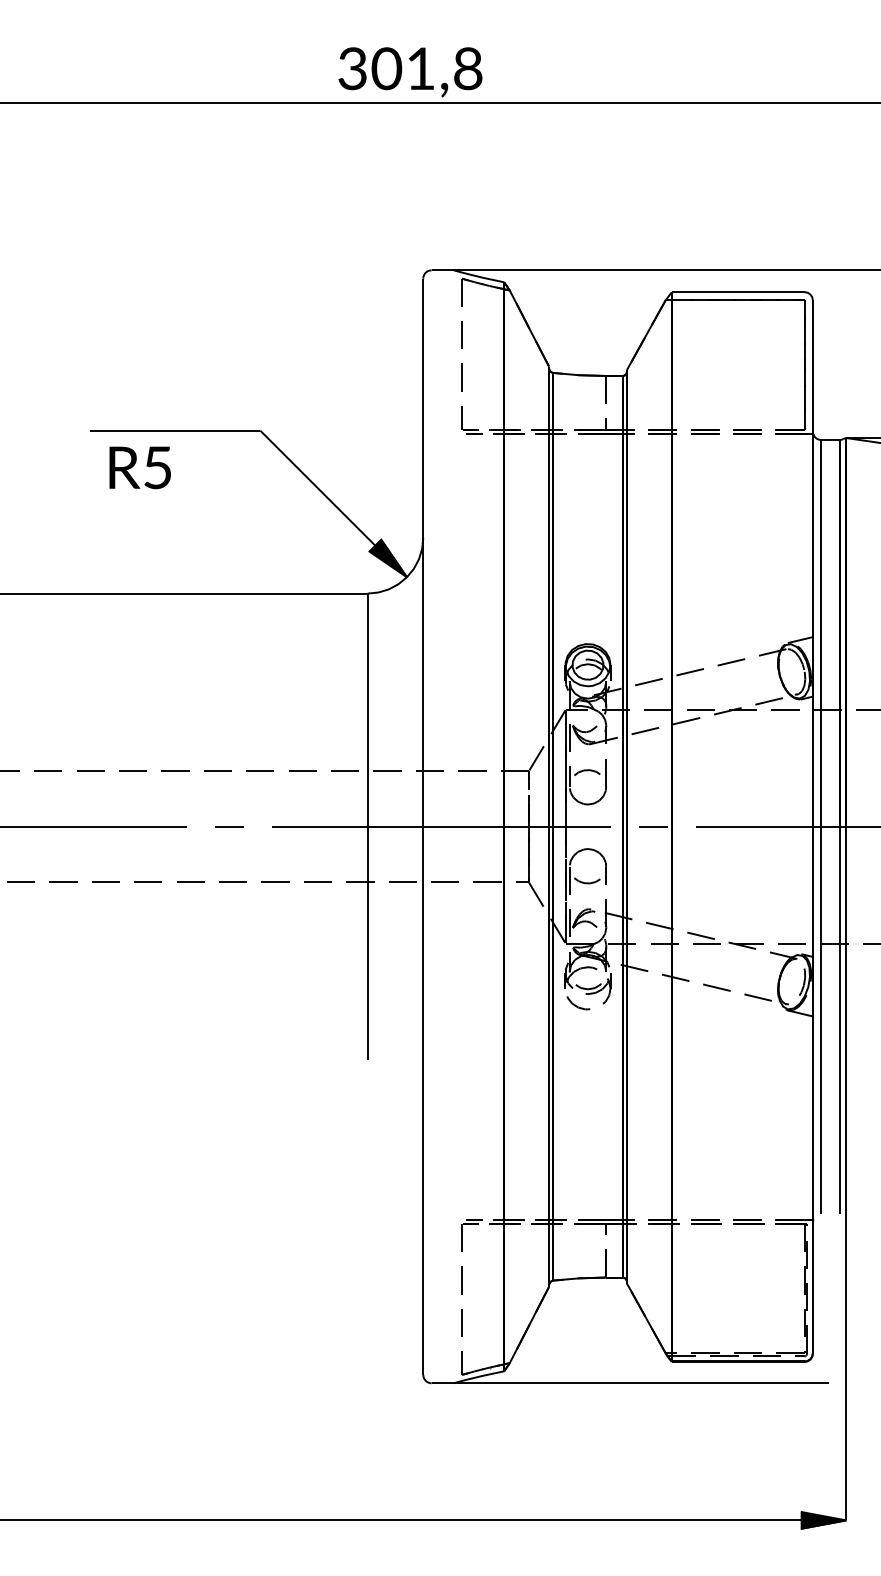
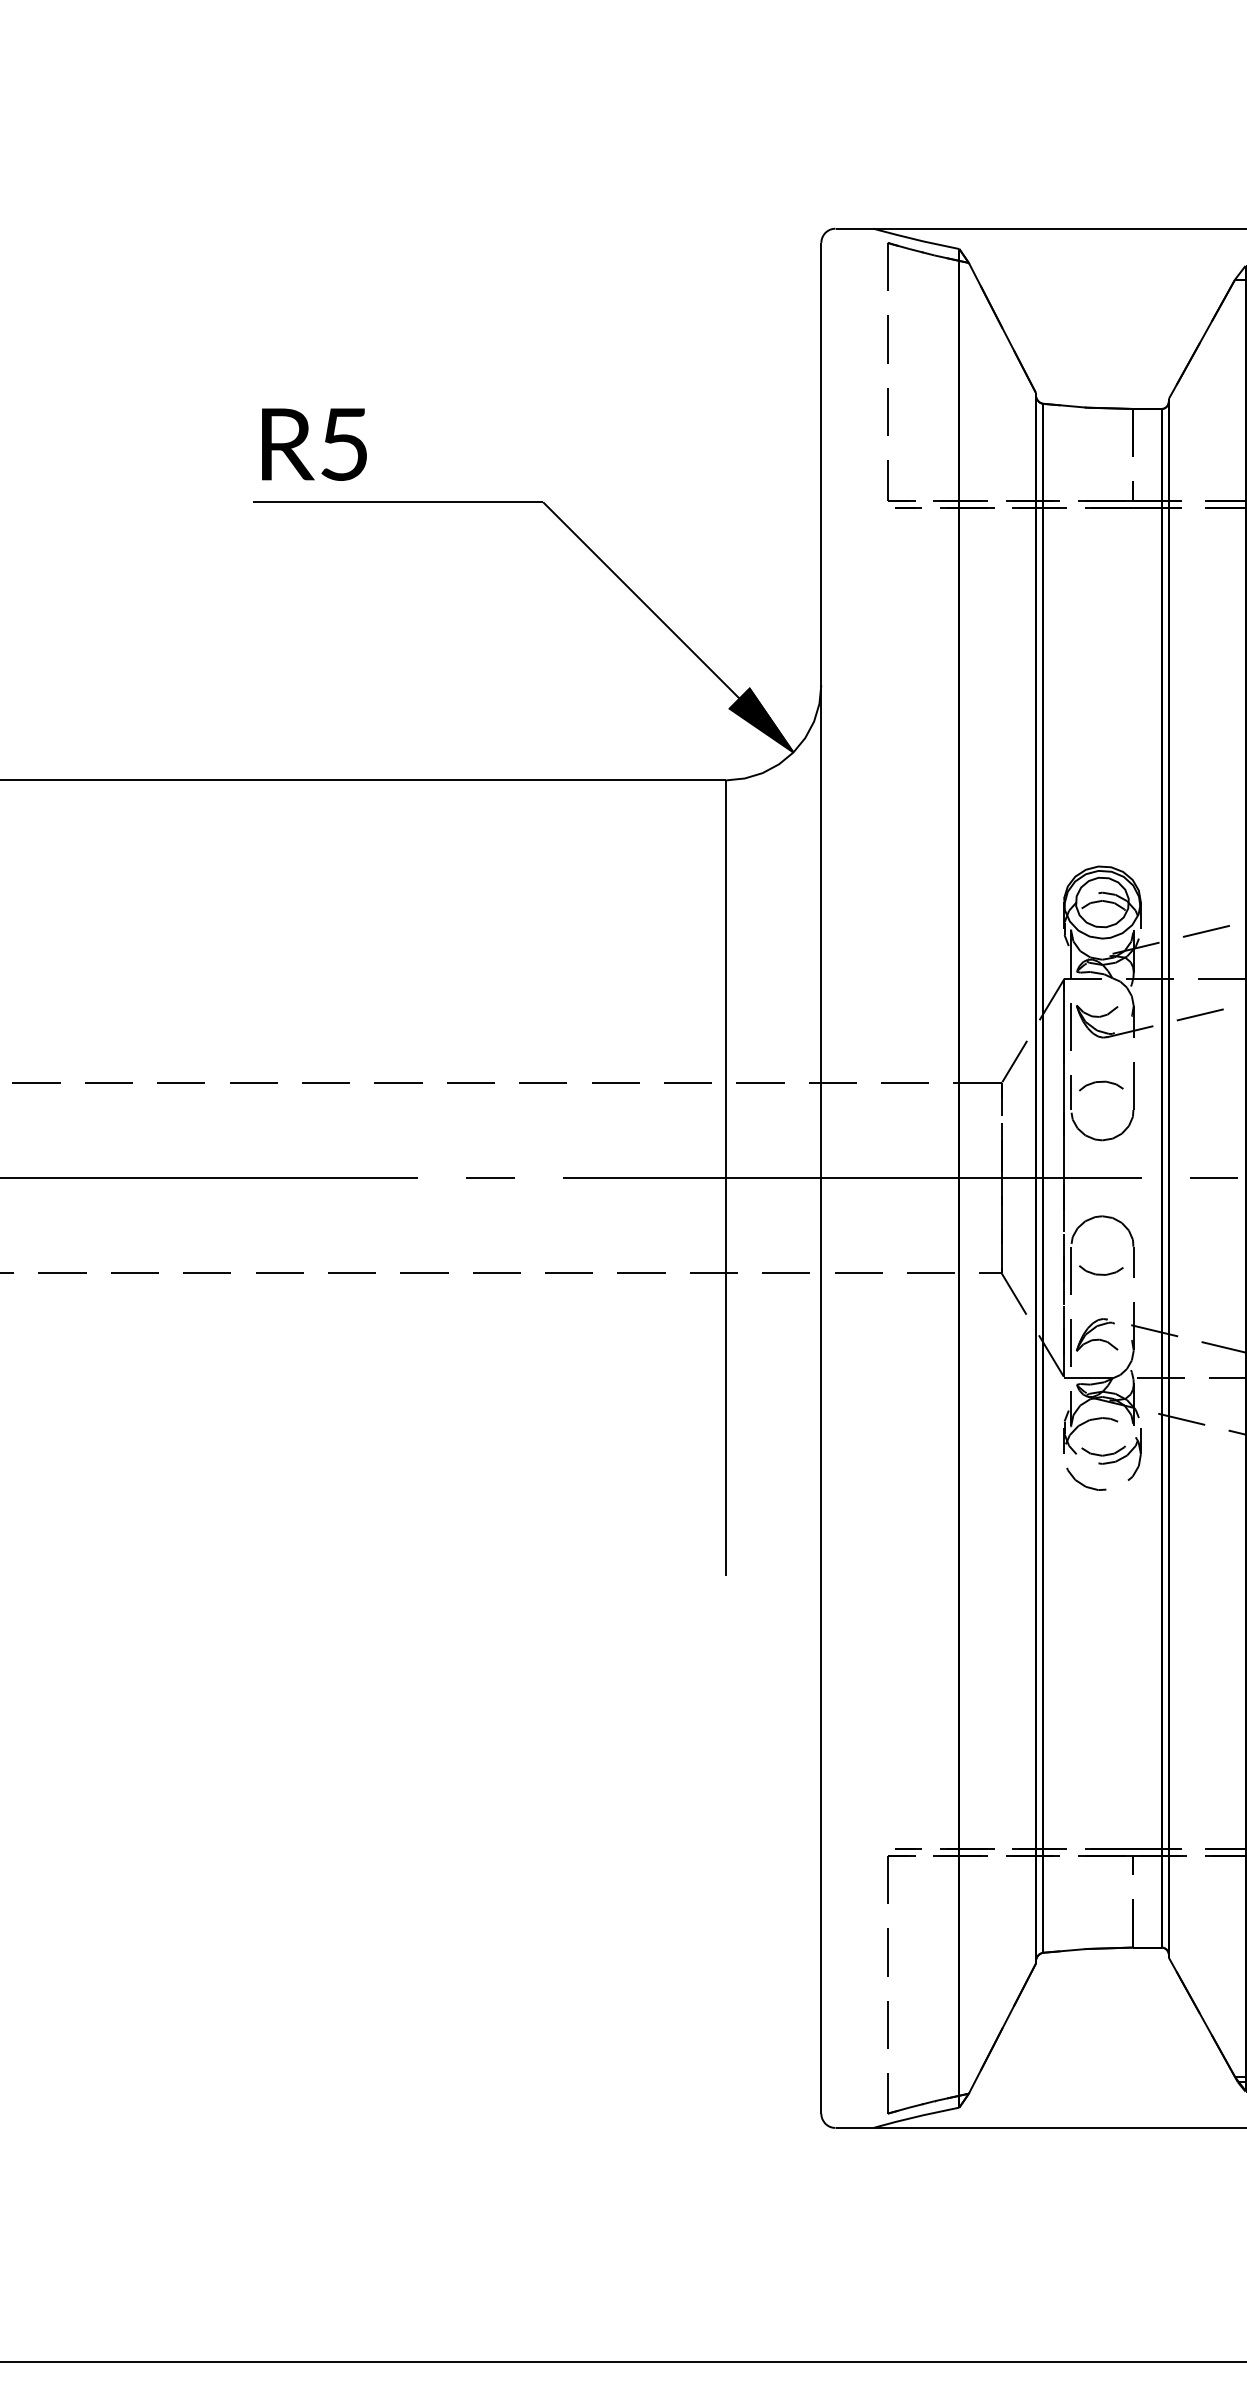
text: (139, 467) -> (313, 443), moved

